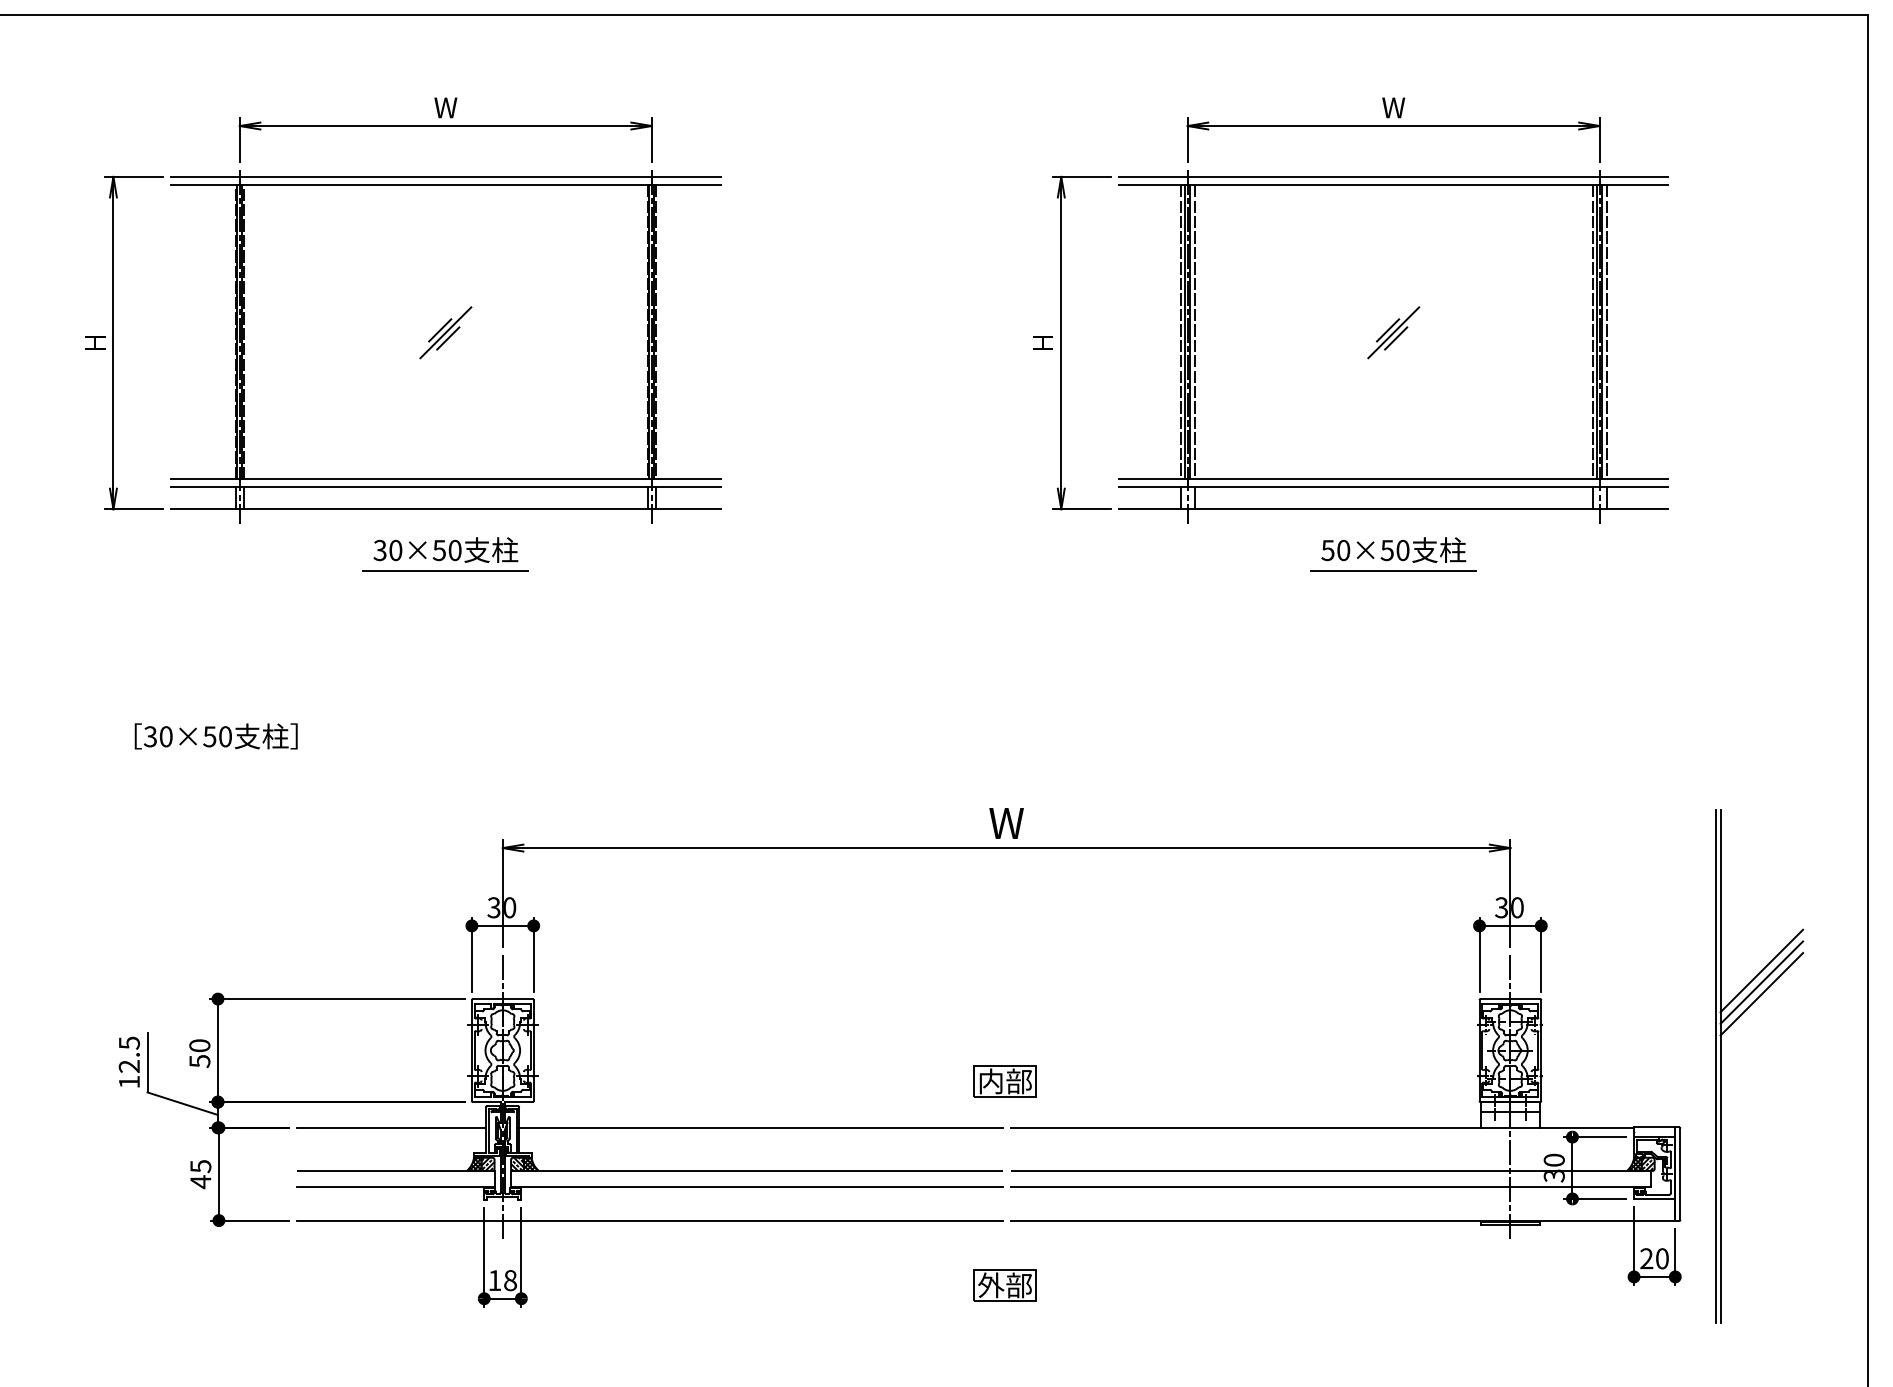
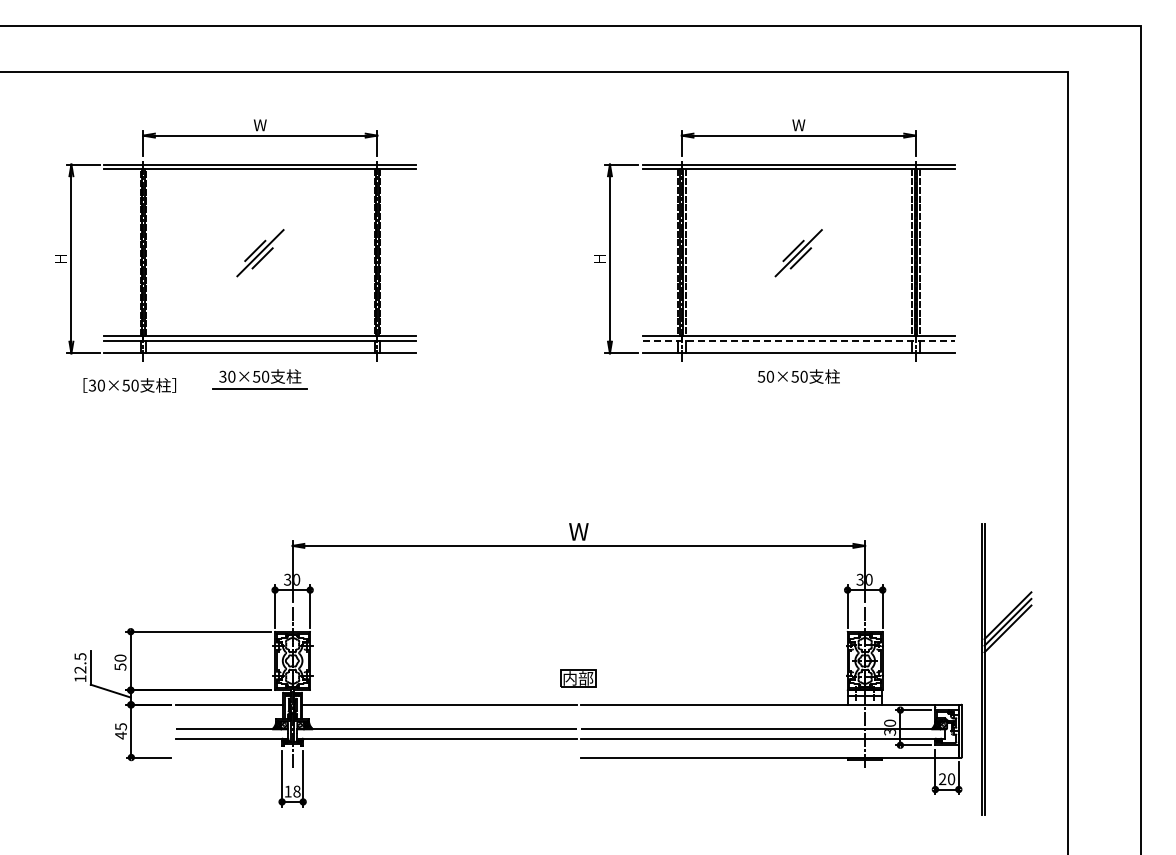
part: (444, 331) -> (259, 252), size x1.6
part: (1393, 331) -> (798, 252), size x1.6
line: (1394, 486) -> (799, 340), solid -> dashed
line: (1393, 571) -> (798, 388), removed
text: (215, 736) -> (129, 385), moved
line: (648, 1220) -> (375, 757), removed
part: (1005, 1285) -> (578, 794), removed

